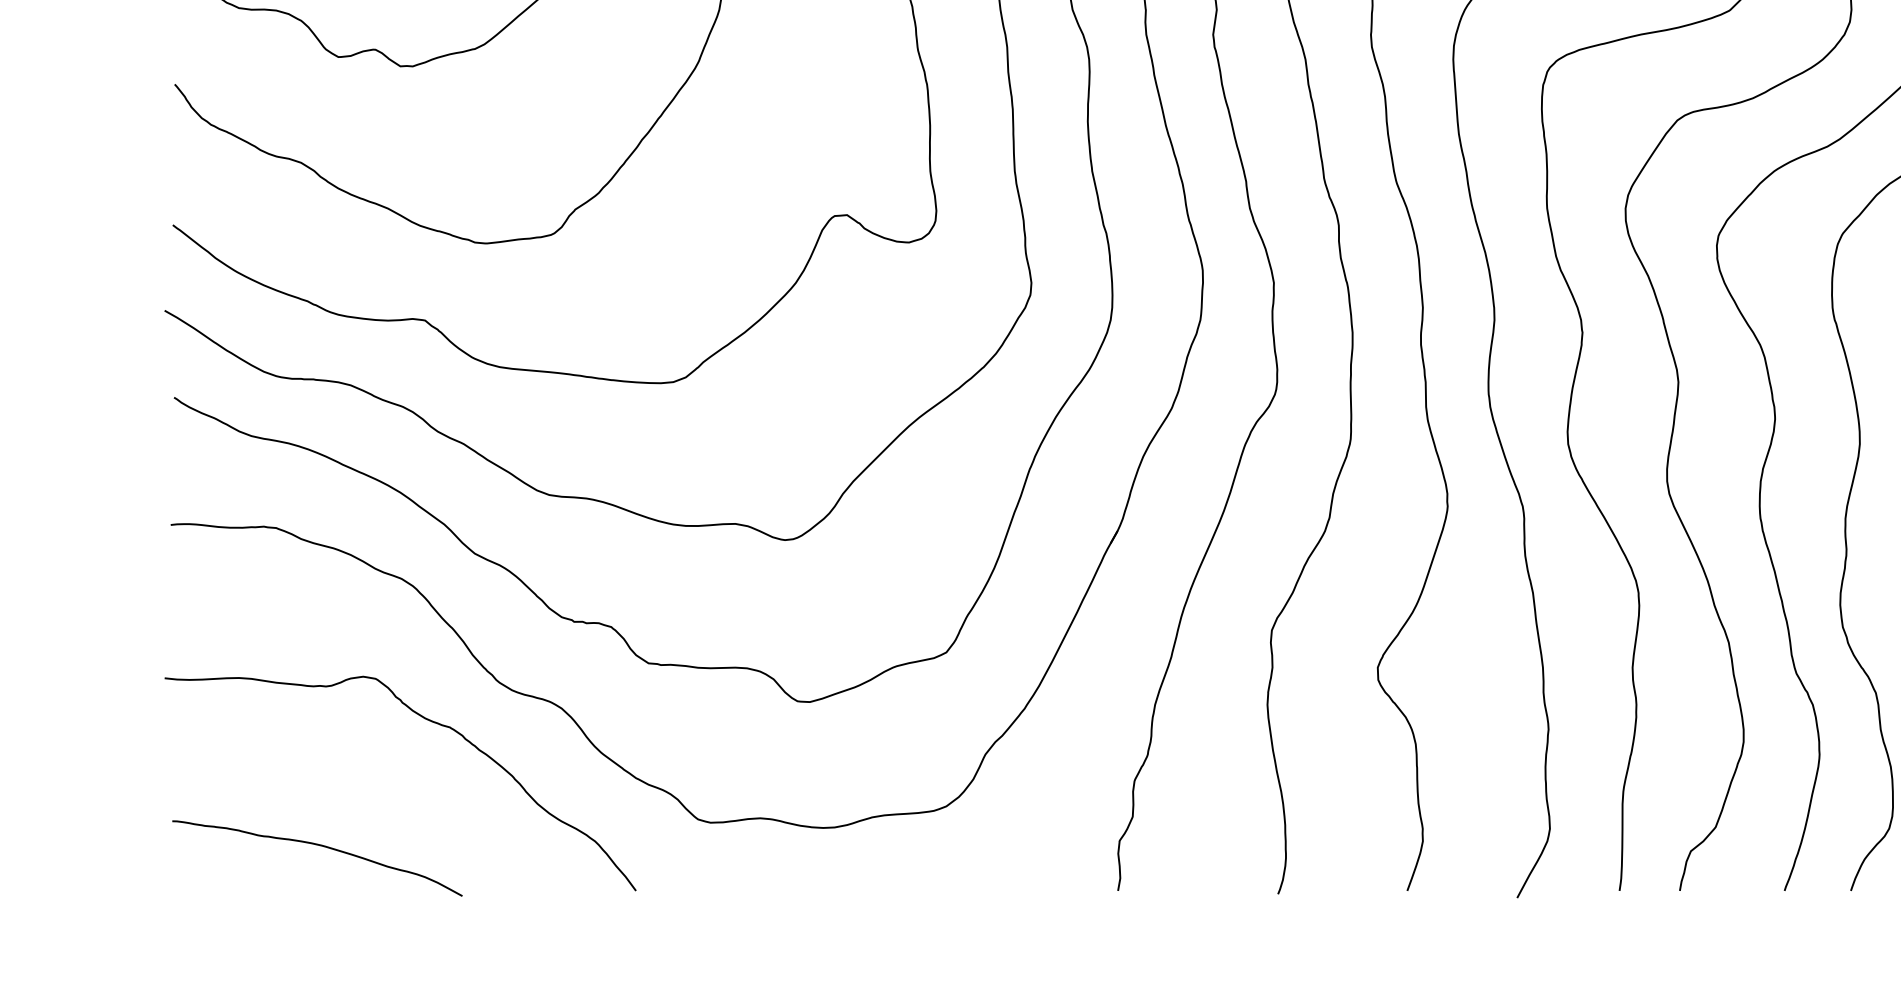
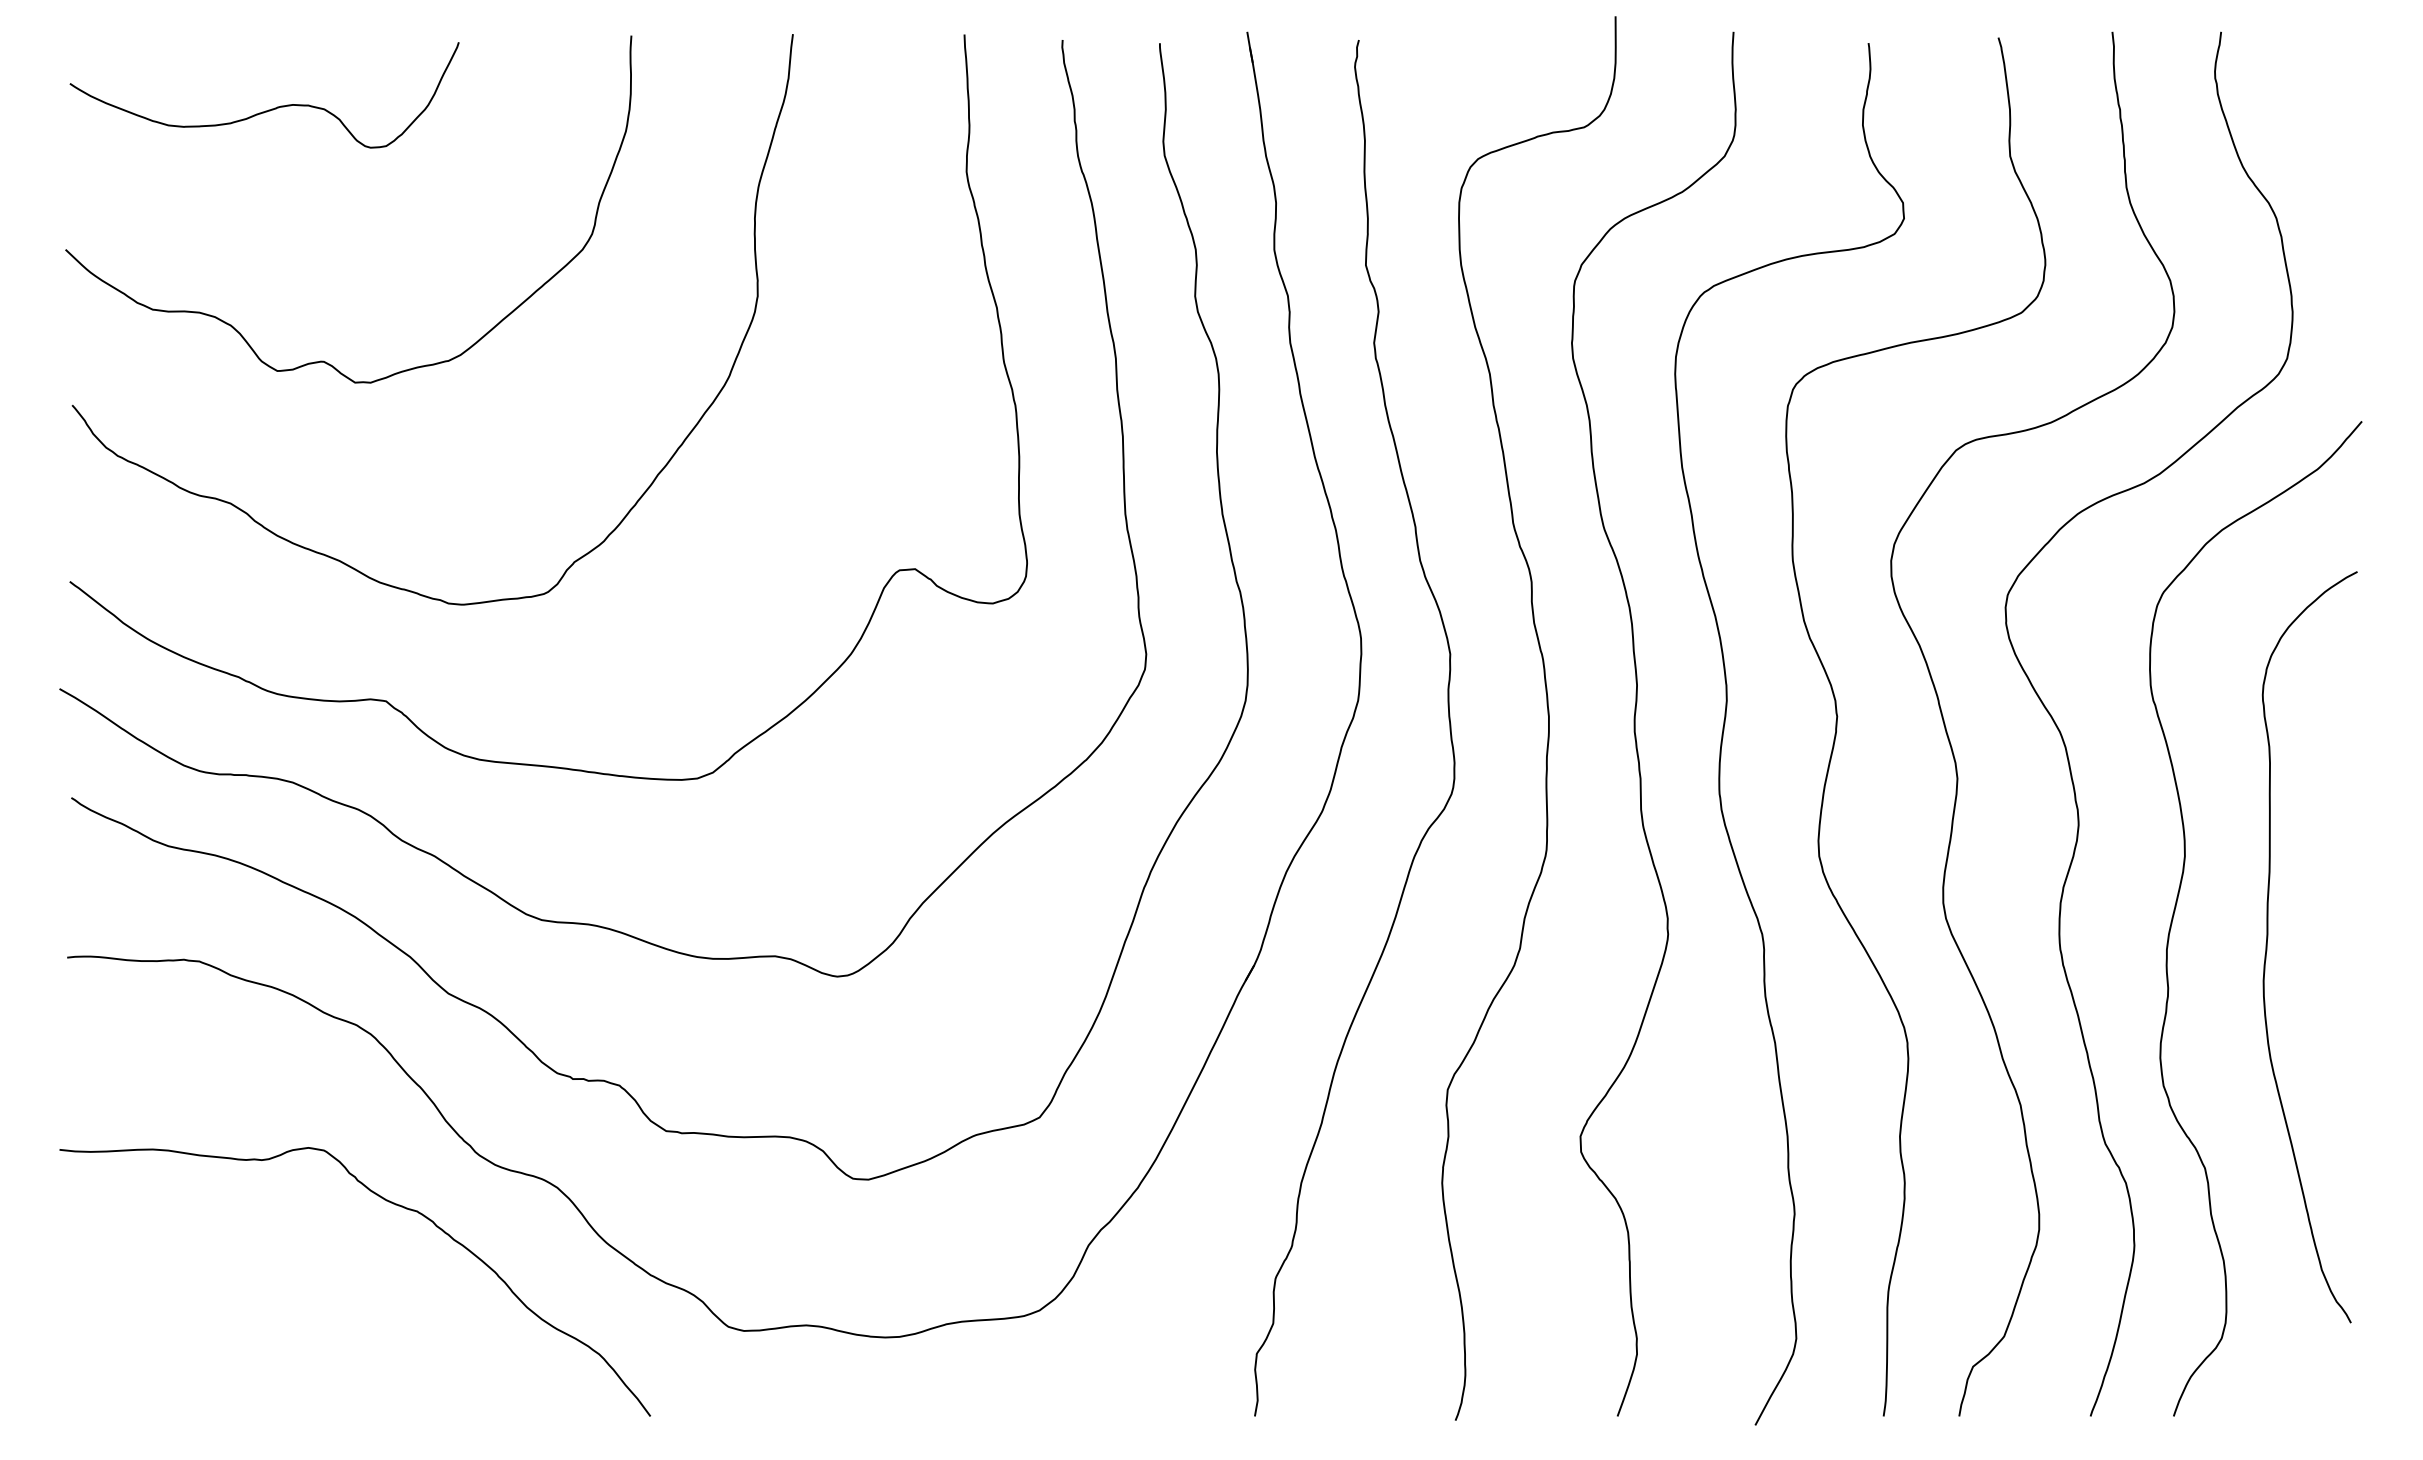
curve: (320, 846) -> (254, 1360), removed

